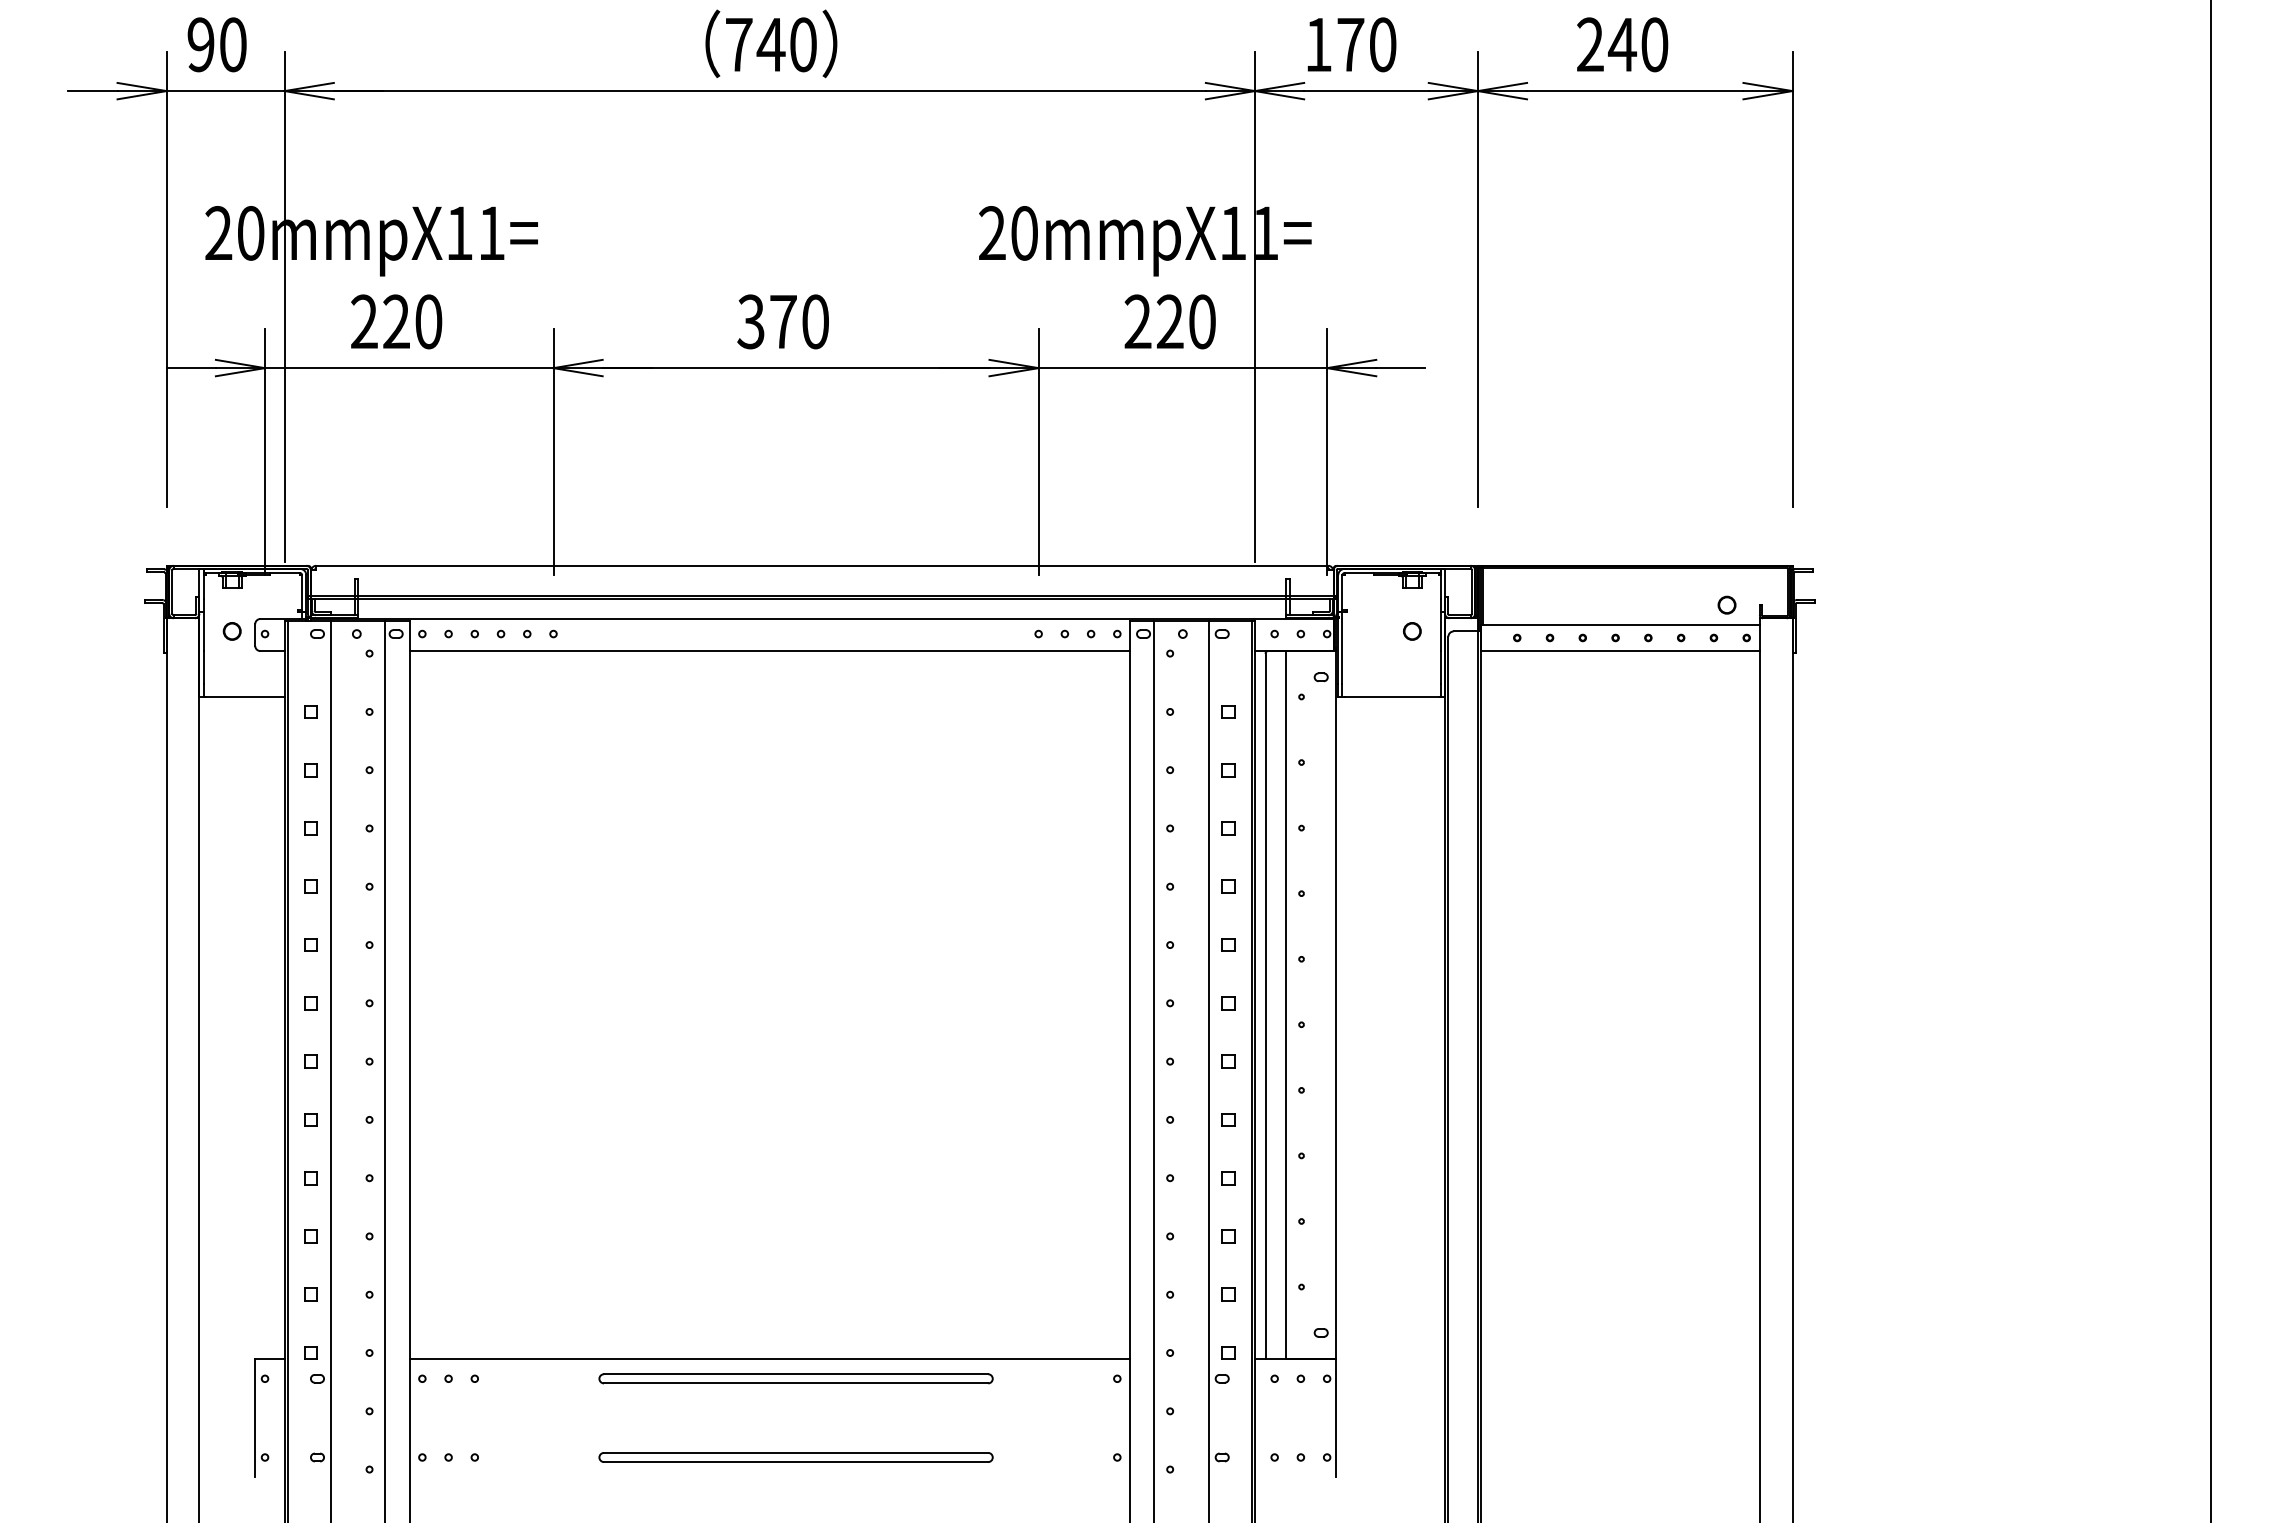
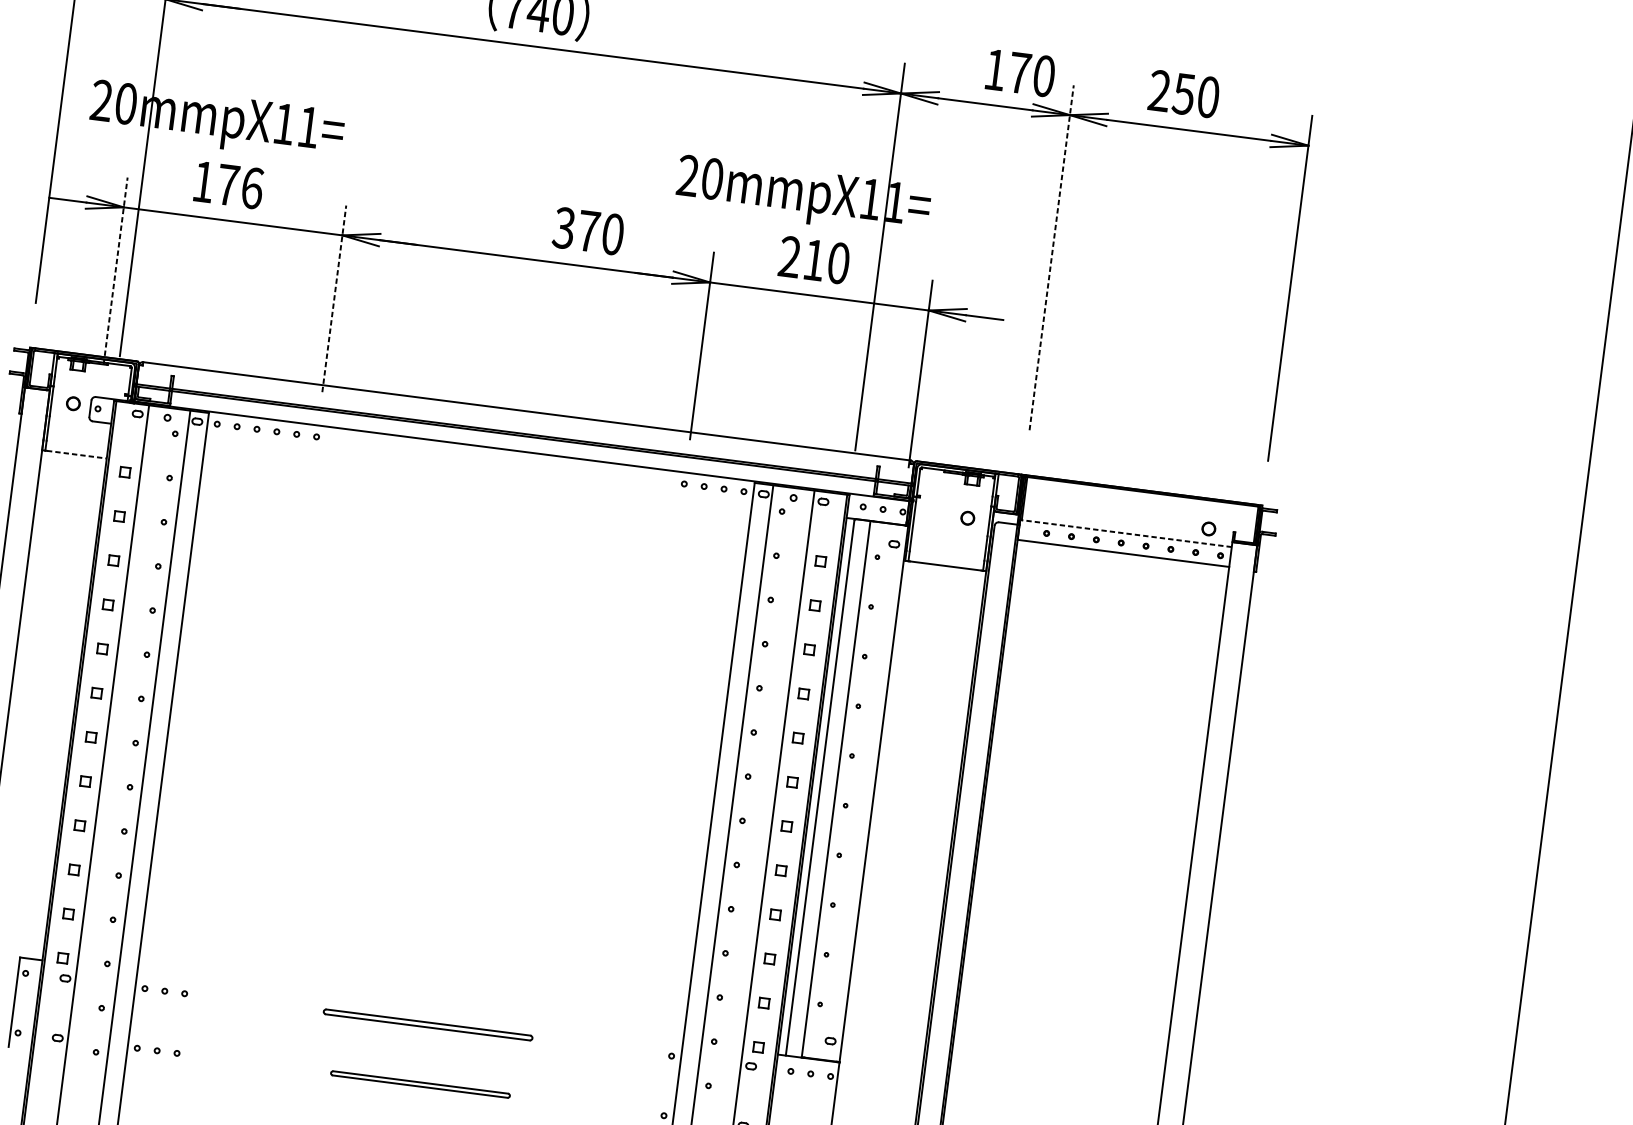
text: (1351, 44) -> (1020, 72), moved
text: (1622, 45) -> (1183, 94), 240 -> 250
line: (1477, 279) -> (1051, 257), solid -> dashed
text: (396, 321) -> (227, 184), 220 -> 176
text: (782, 321) -> (587, 230), moved
text: (1169, 321) -> (813, 259), 220 -> 210
line: (265, 451) -> (116, 270), solid -> dashed
line: (553, 451) -> (334, 298), solid -> dashed
line: (1621, 624) -> (1126, 533), solid -> dashed
line: (769, 651) -> (478, 471), removed
line: (245, 697) -> (77, 455), solid -> dashed
line: (769, 1359) -> (409, 1007), removed
part: (795, 1378) -> (427, 1024), size x0.7
part: (795, 1457) -> (420, 1084), size x0.6

